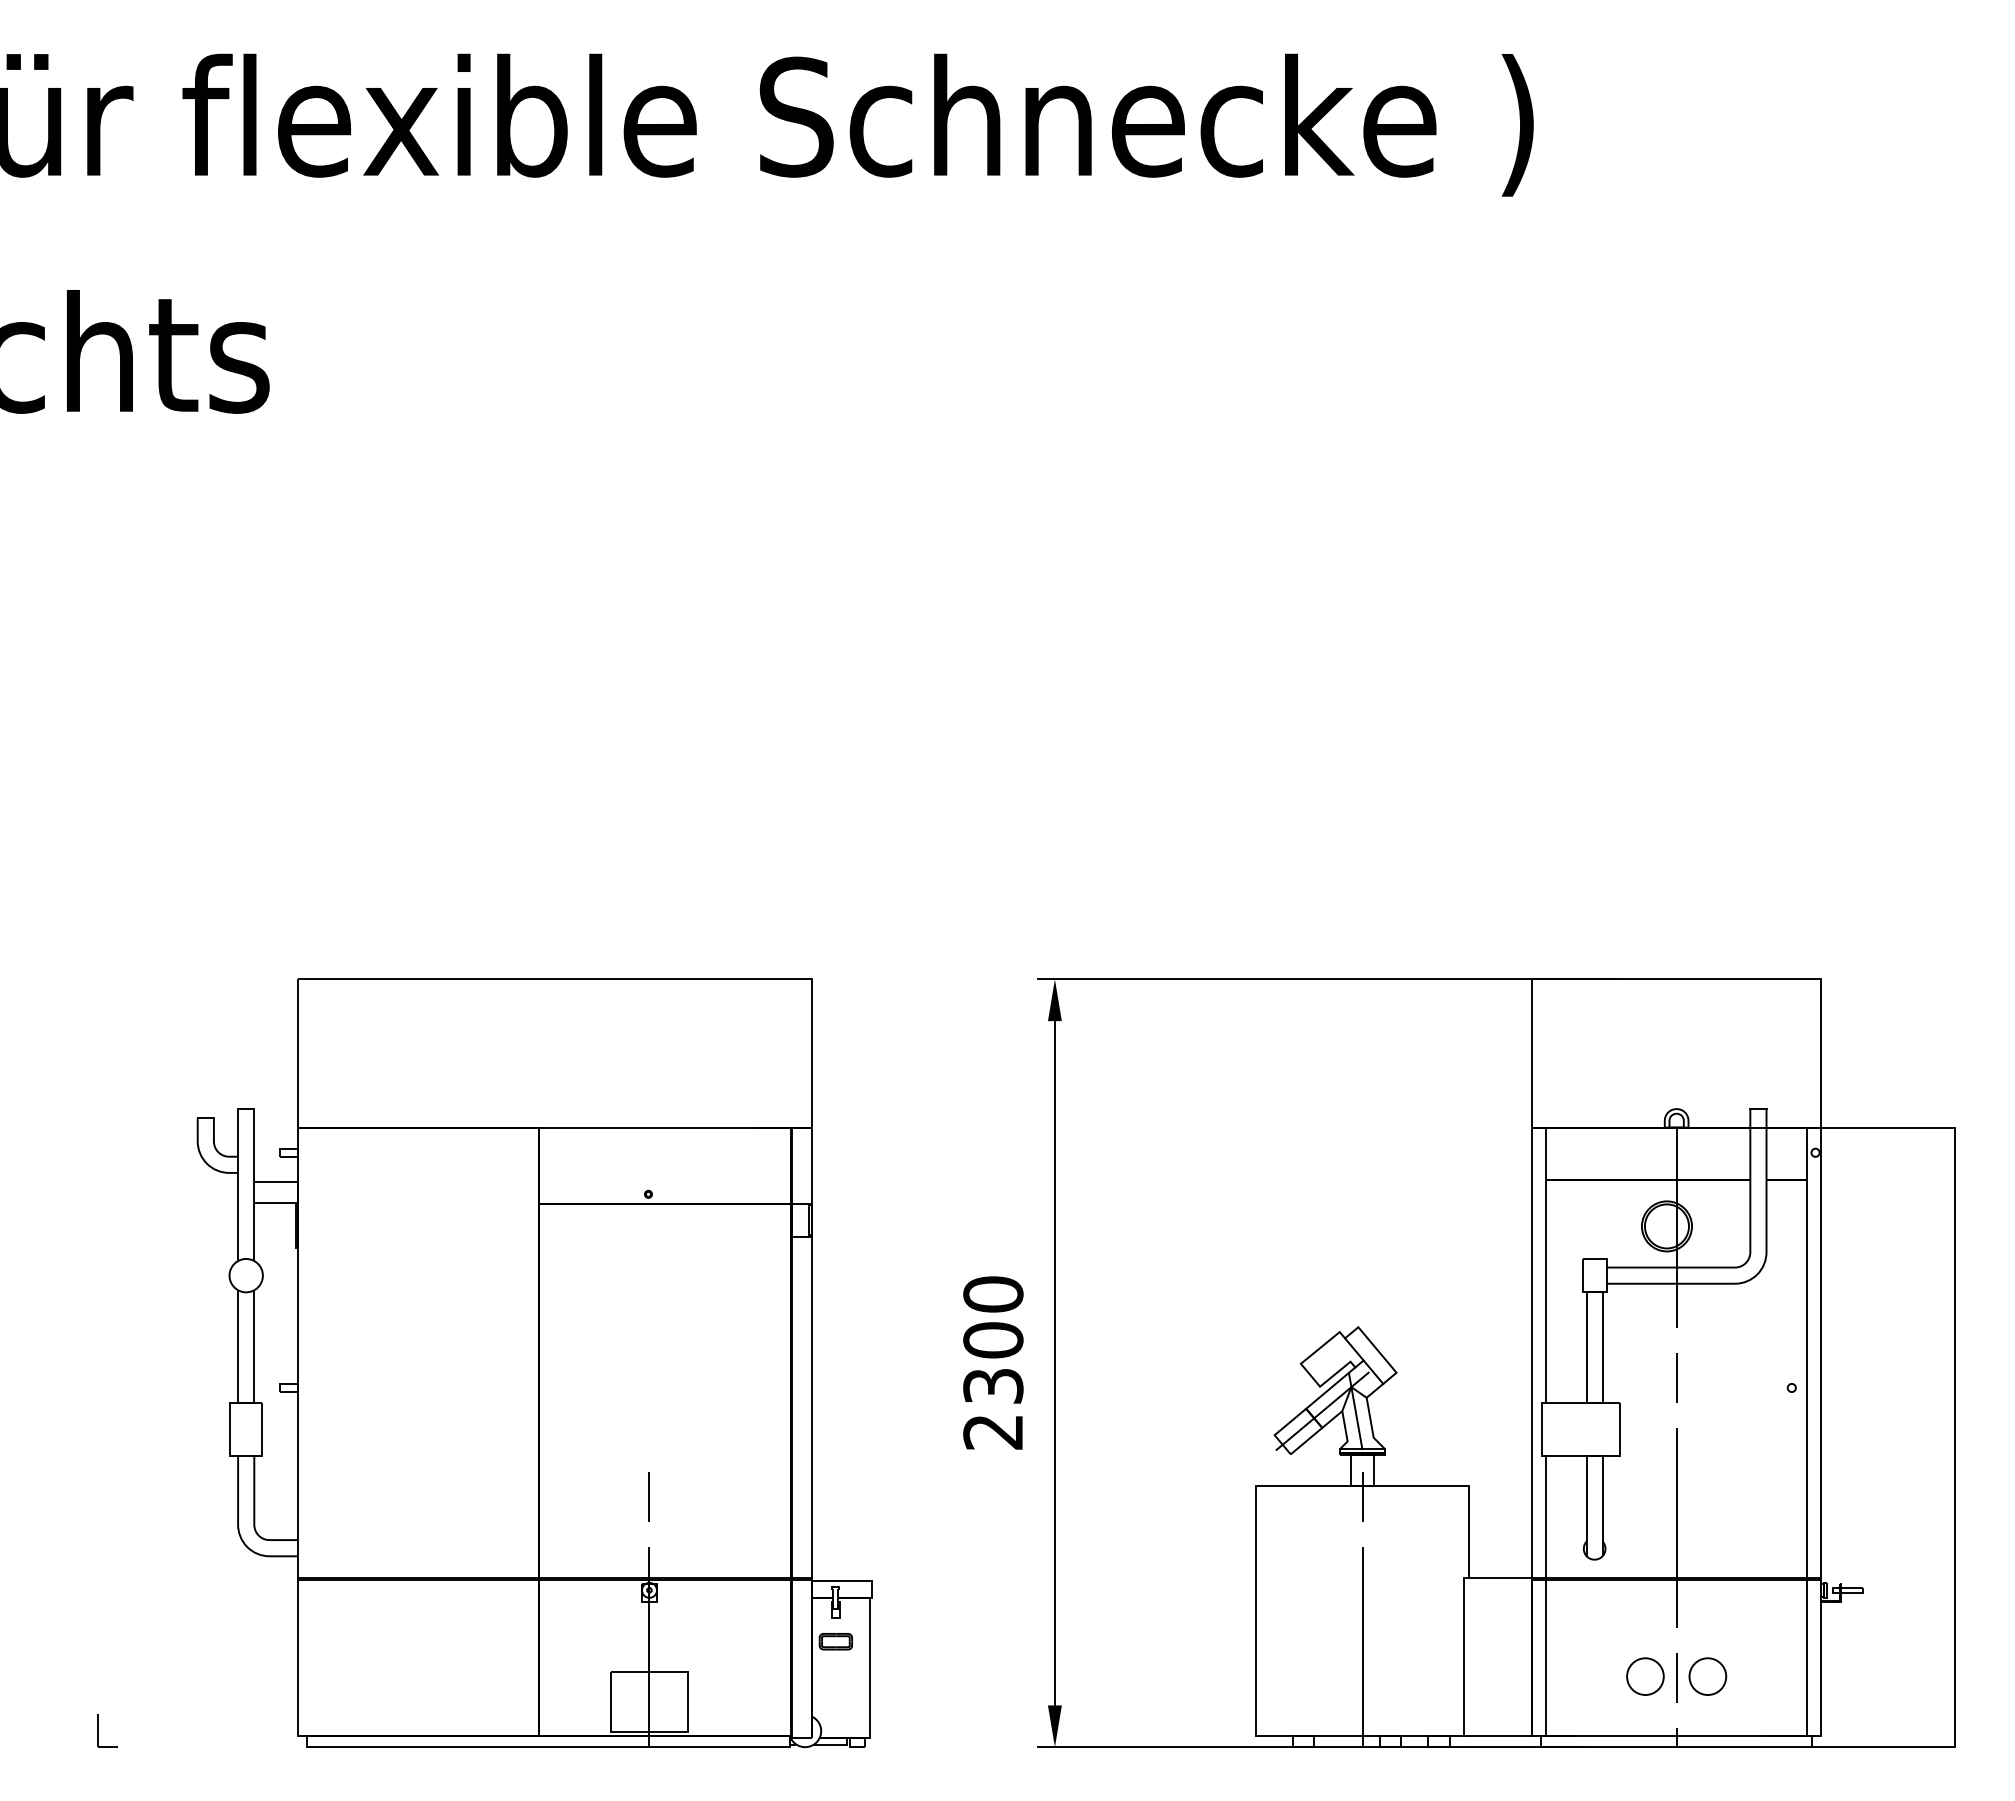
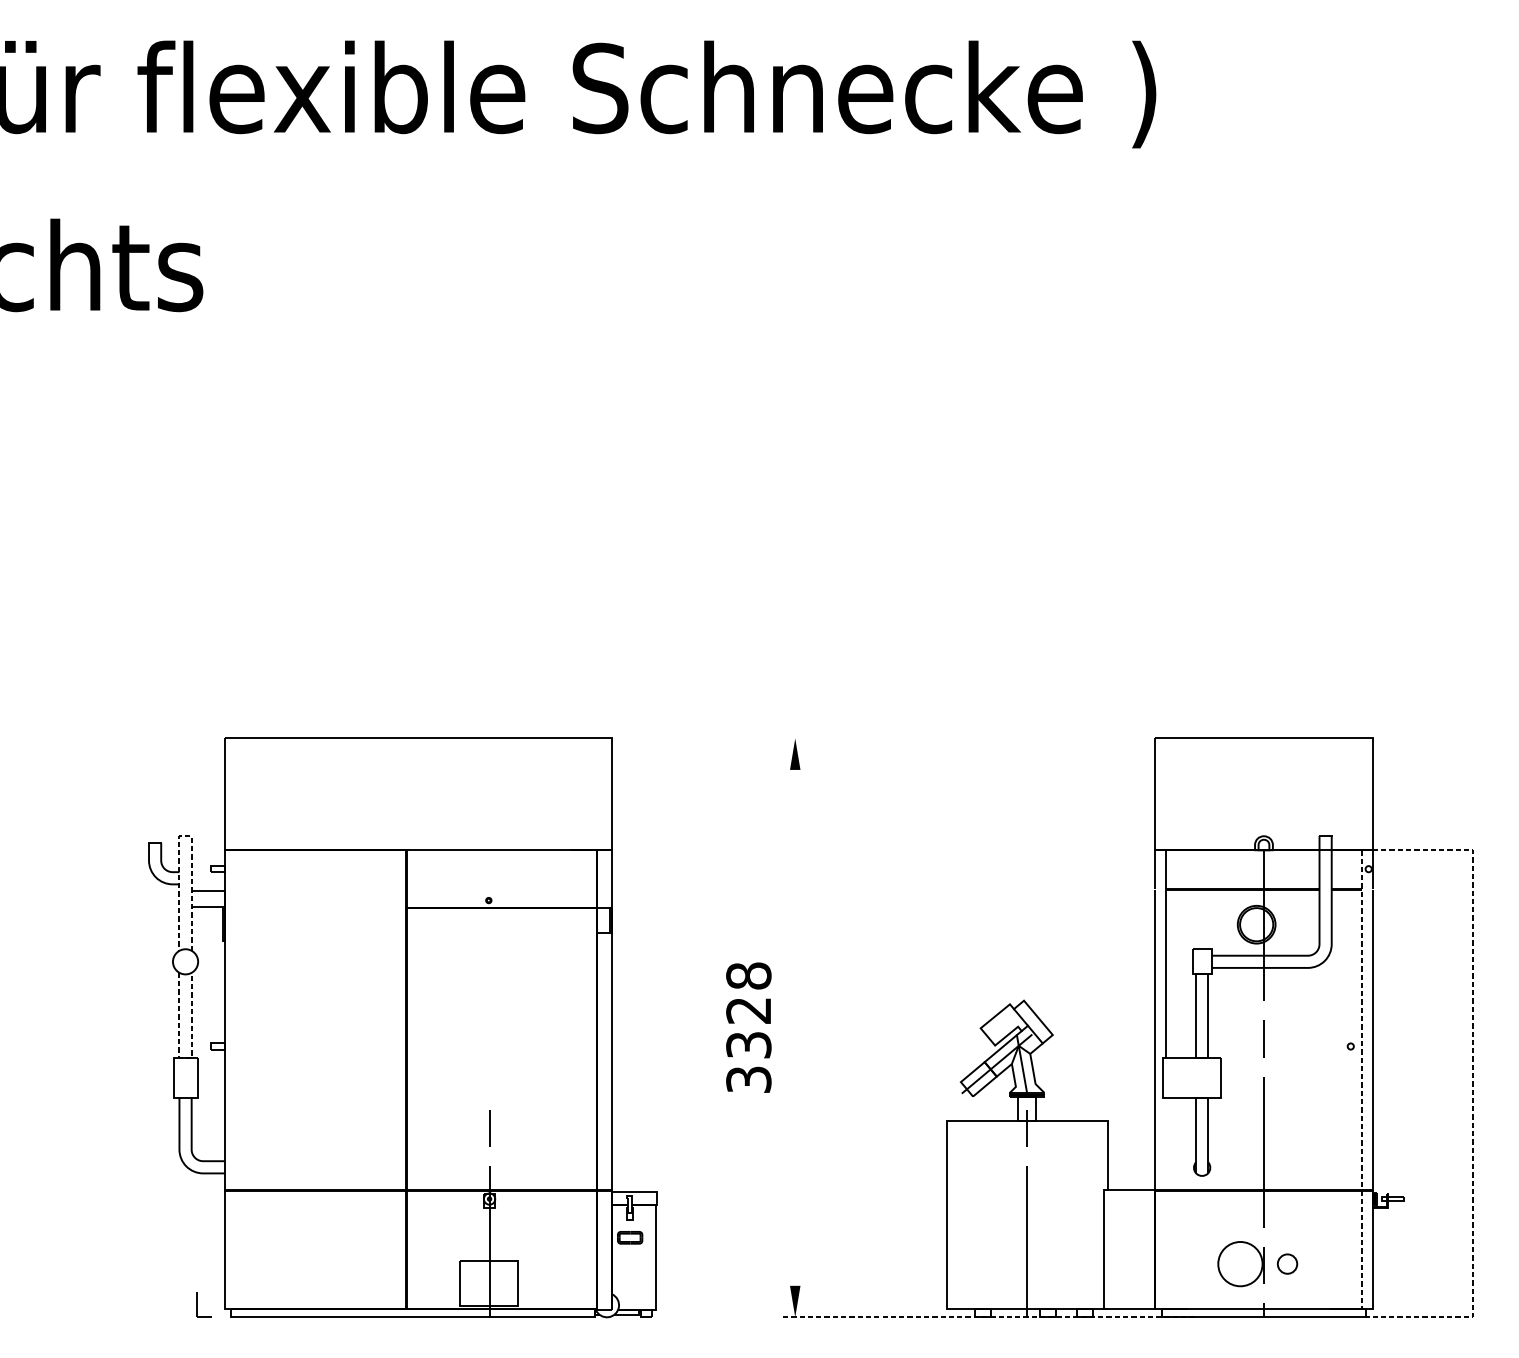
line: (1327, 979) -> (1000, 738), removed
line: (245, 1108) -> (185, 835), solid -> dashed
text: (993, 1362) -> (748, 1027), 2300 -> 3328
line: (1054, 1363) -> (794, 1028), removed
line: (246, 1403) -> (185, 1058), solid -> dashed
line: (1807, 1432) -> (1362, 1080), solid -> dashed
line: (1954, 1442) -> (1473, 1087), solid -> dashed
line: (1546, 1595) -> (1165, 1202), removed
circle: (1645, 1676) -> (1240, 1264), size x1.6
circle: (1707, 1676) -> (1287, 1264), size x0.7
line: (98, 1730) -> (197, 1304), moved
line: (1310, 1747) -> (987, 1317), solid -> dashed

